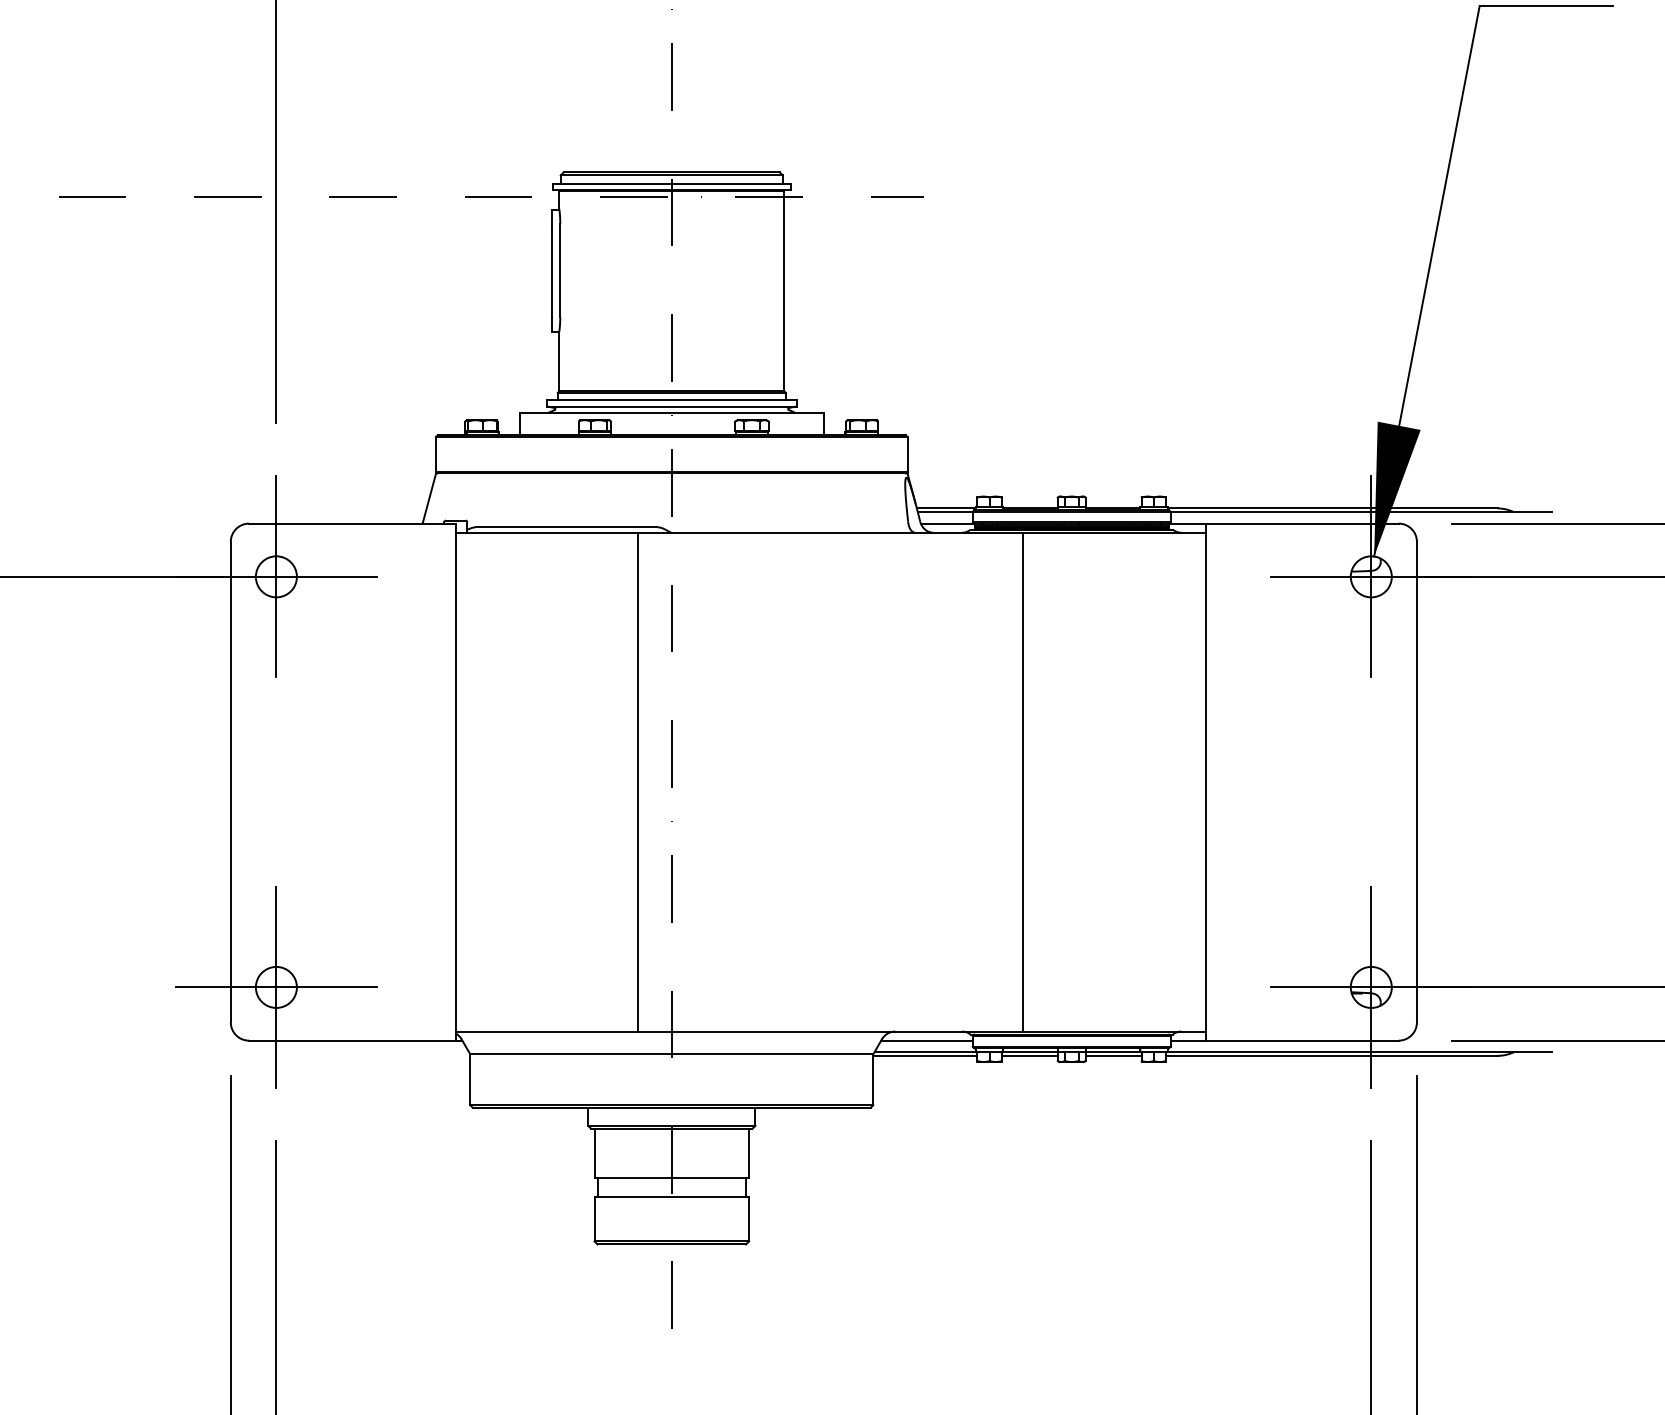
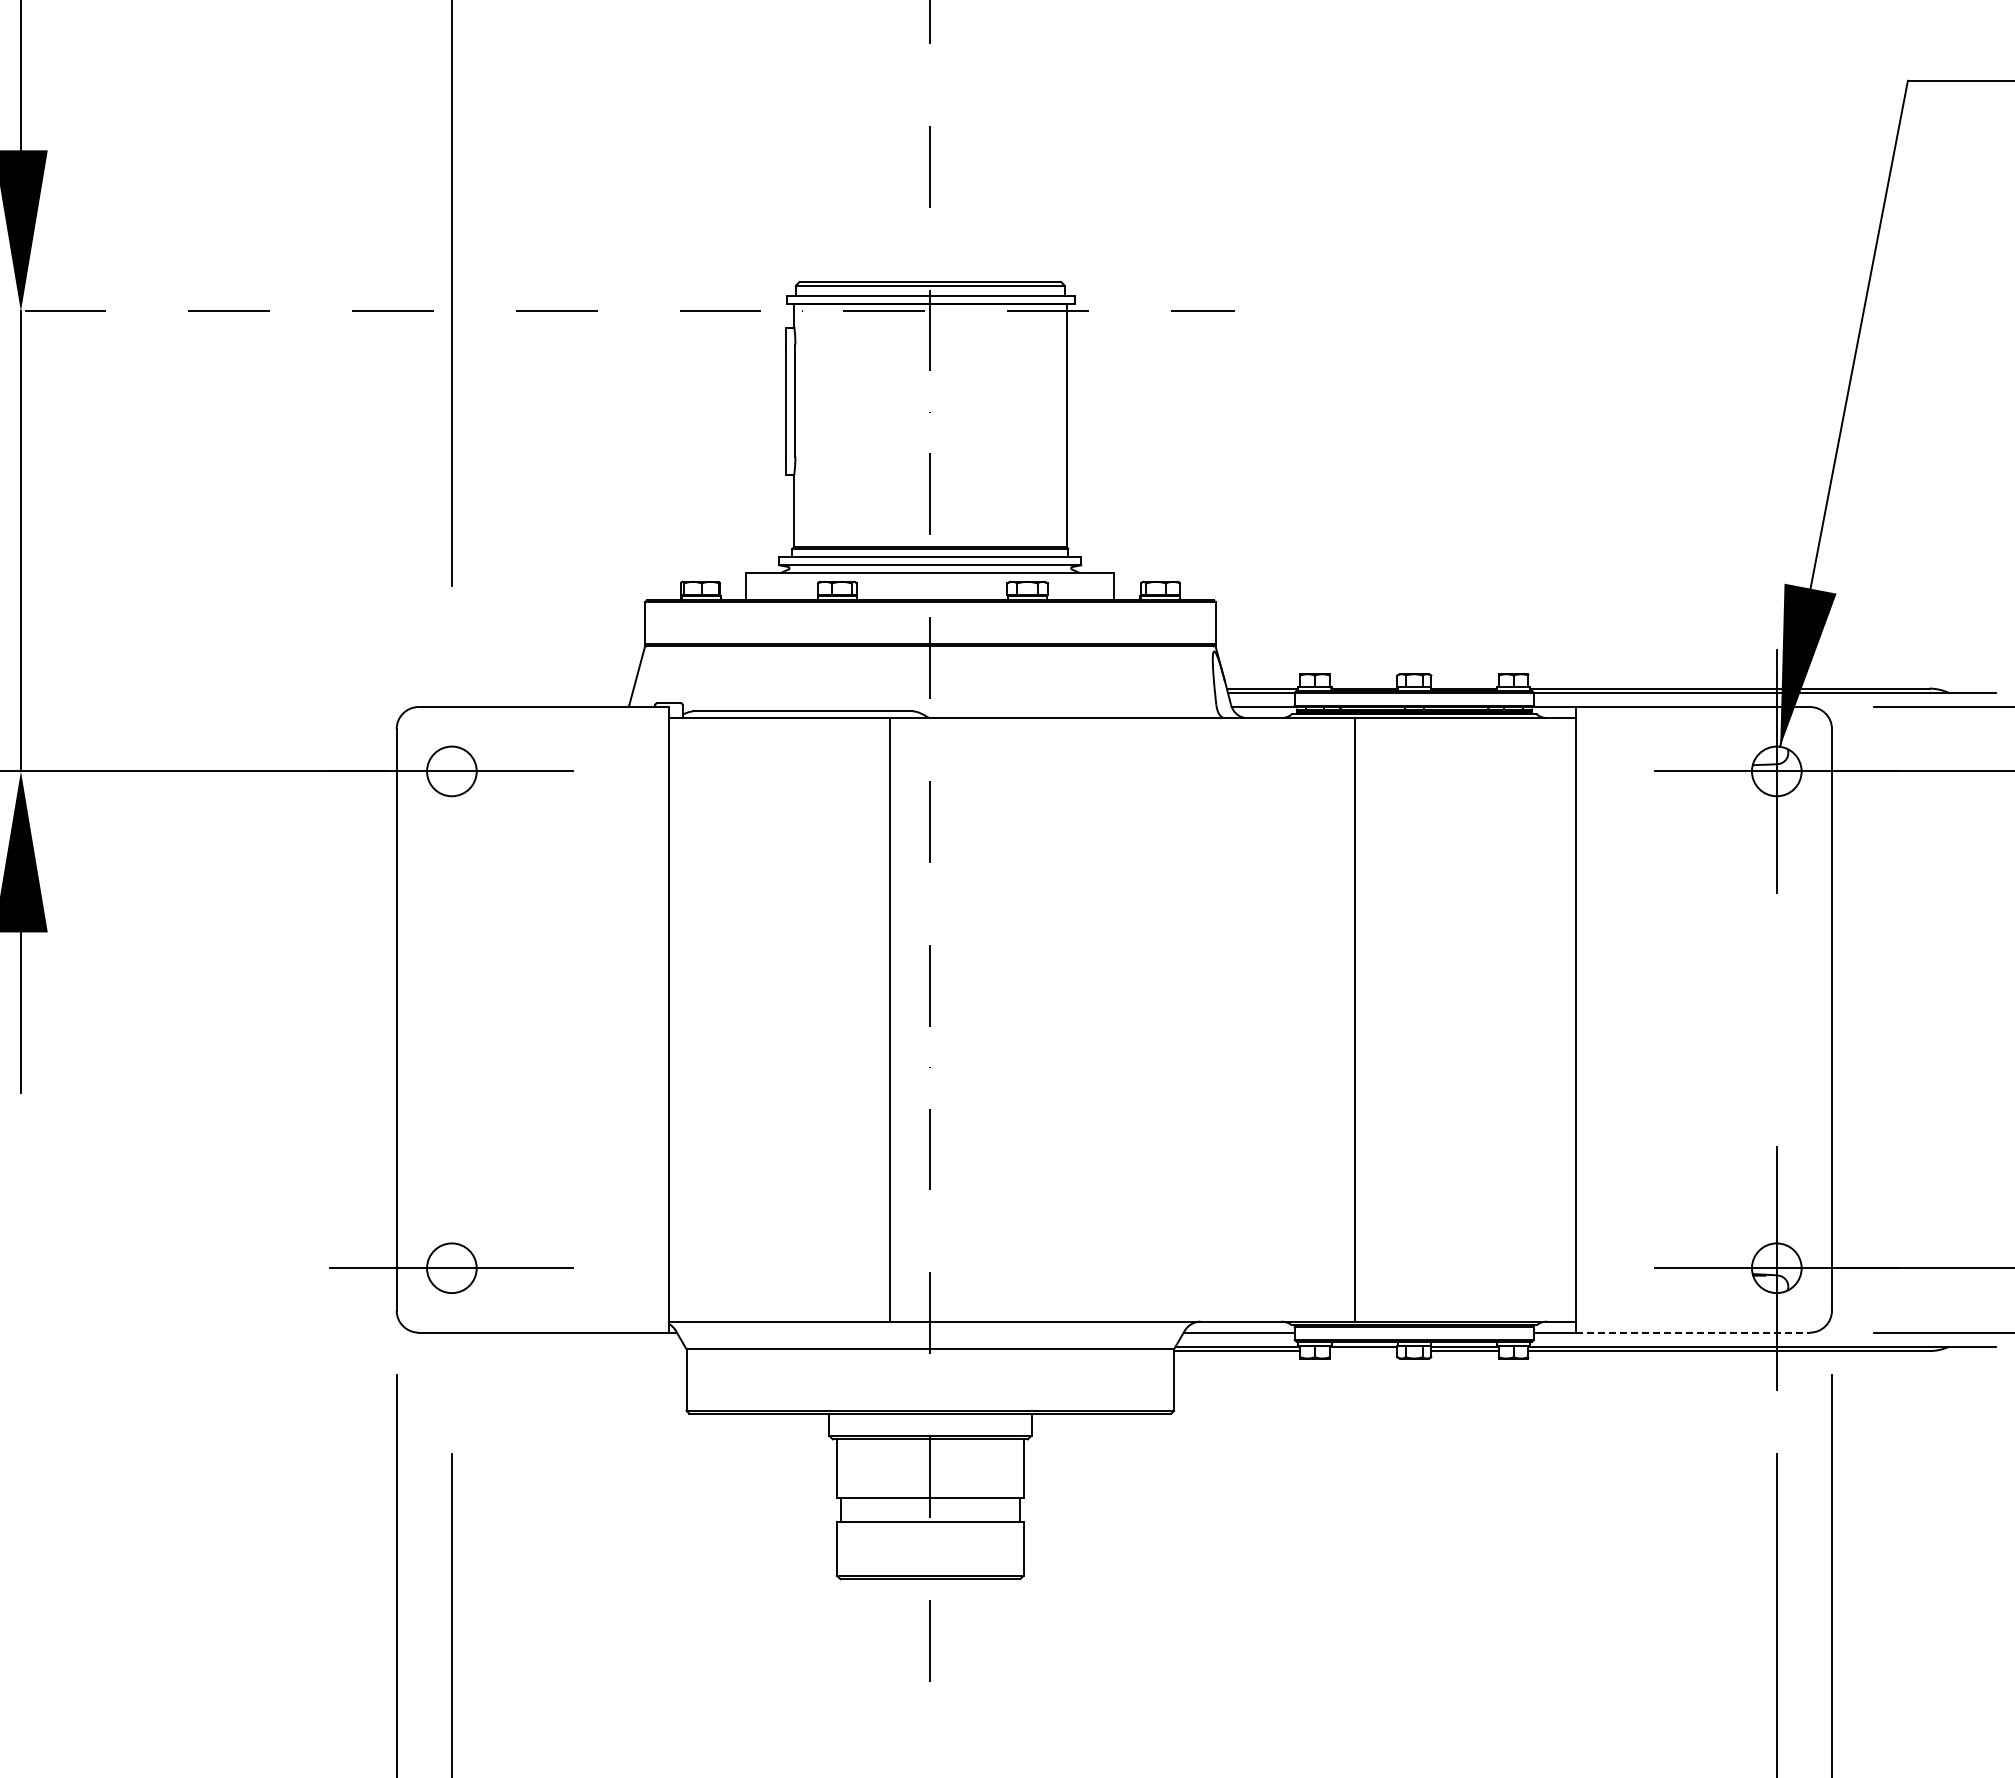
line: (276, 576) -> (451, 770), removed
line: (276, 986) -> (451, 1267), removed
line: (1302, 1040) -> (1693, 1332), solid -> dashed
line: (1029, 1056) -> (1363, 1351), removed

